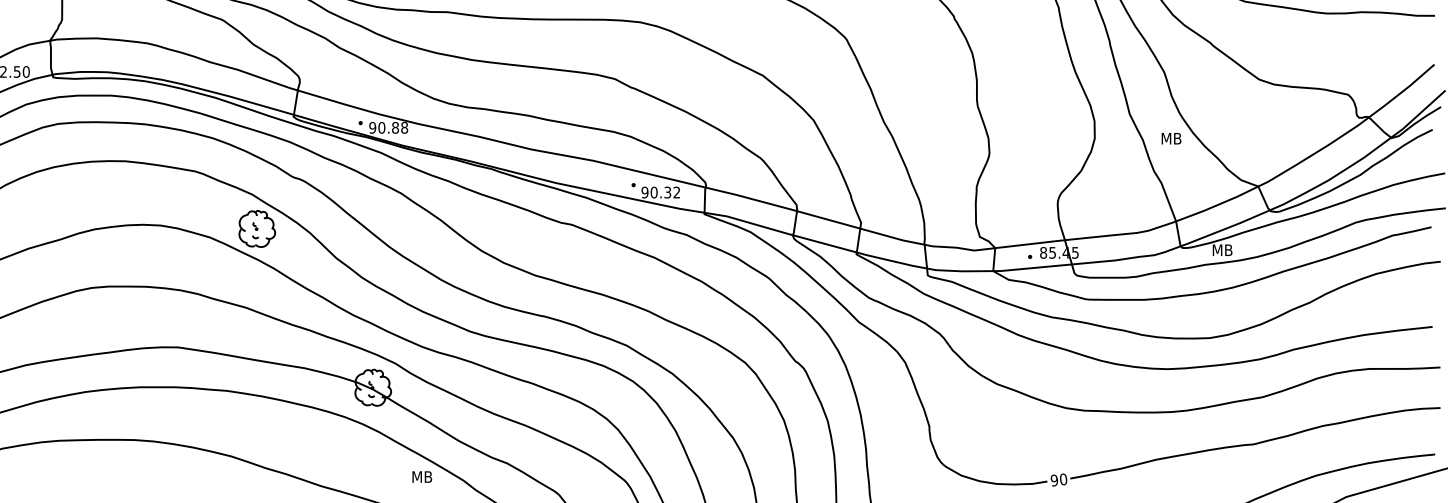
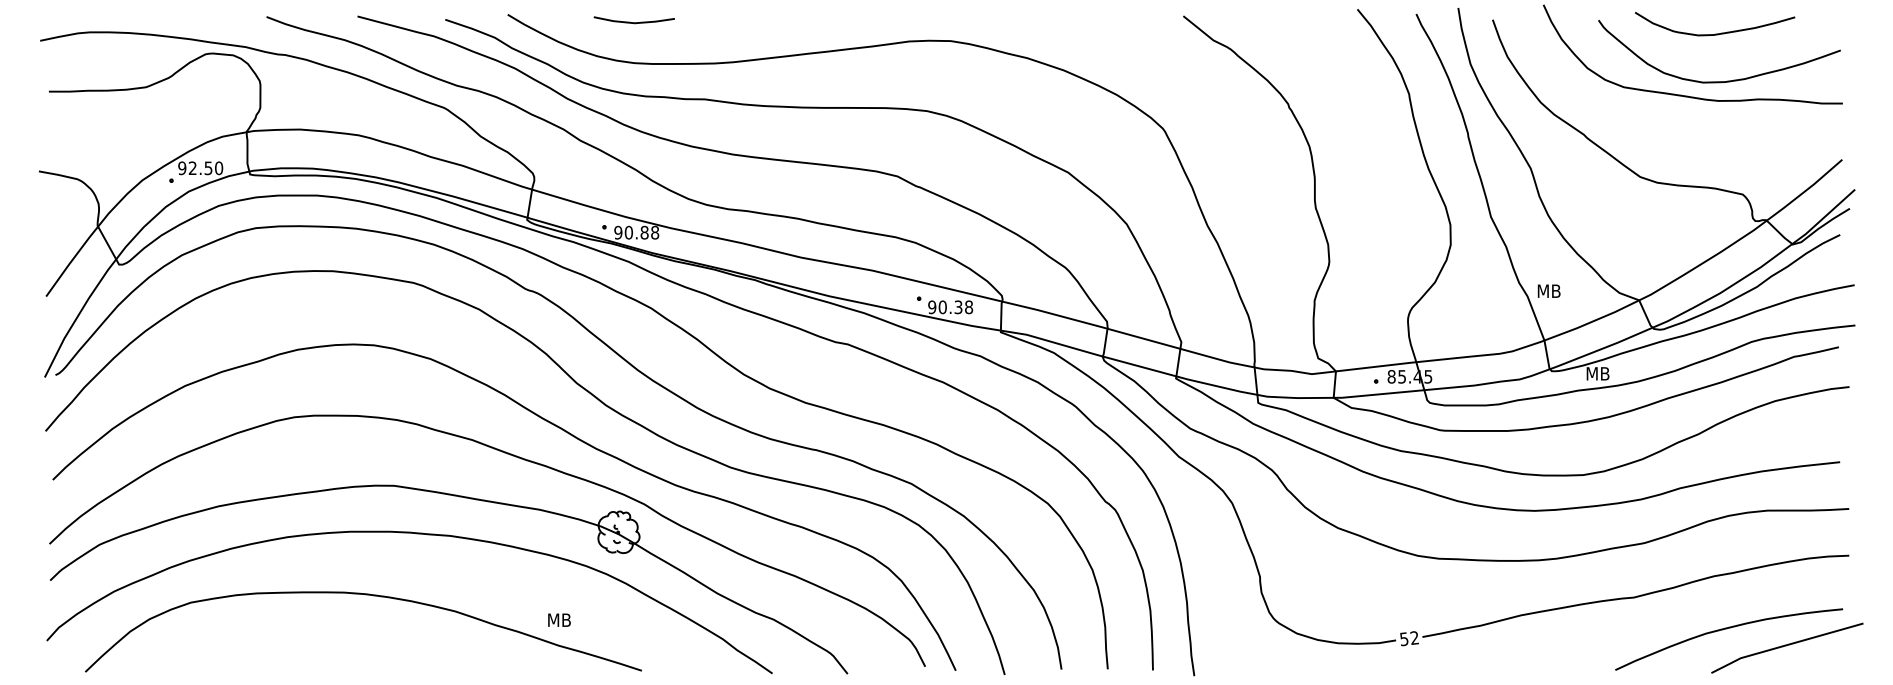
text: (1170, 138) -> (1548, 290), moved
text: (677, 192) -> (969, 307), 90.32 -> 90.38
part: (256, 228) -> (484, 348), removed
text: (422, 476) -> (559, 619), moved
text: (1058, 479) -> (1408, 638), 90 -> 52

